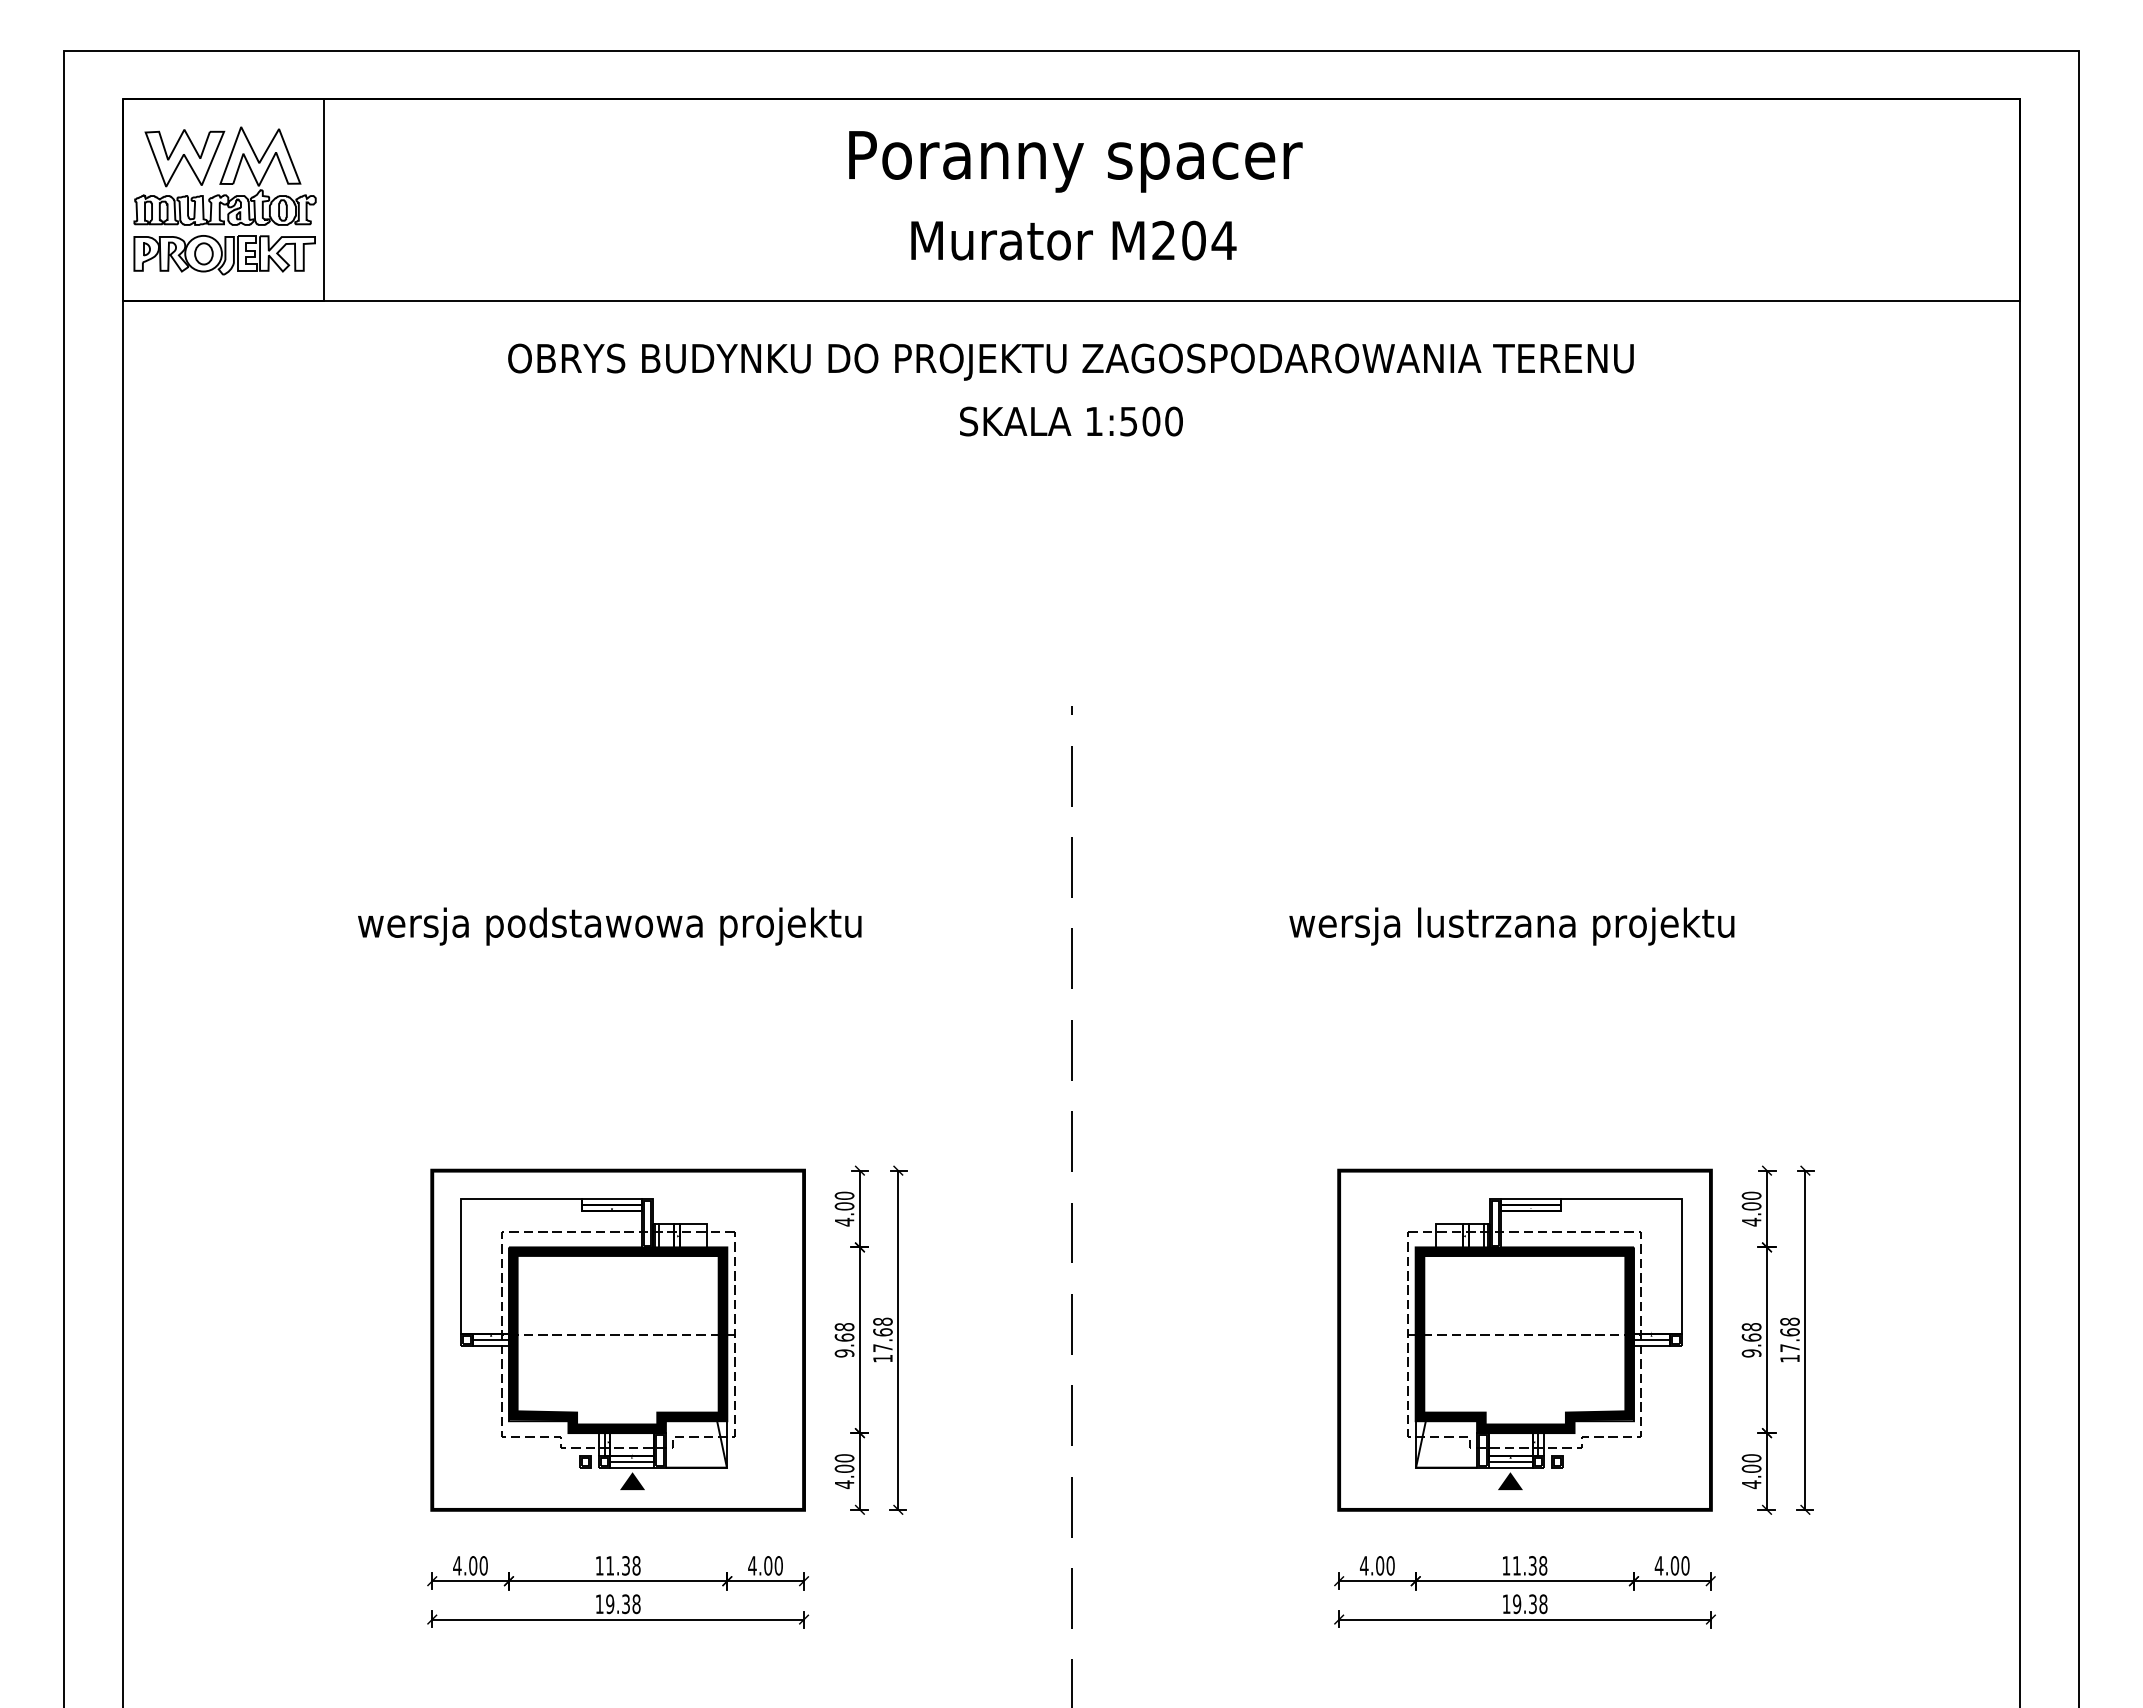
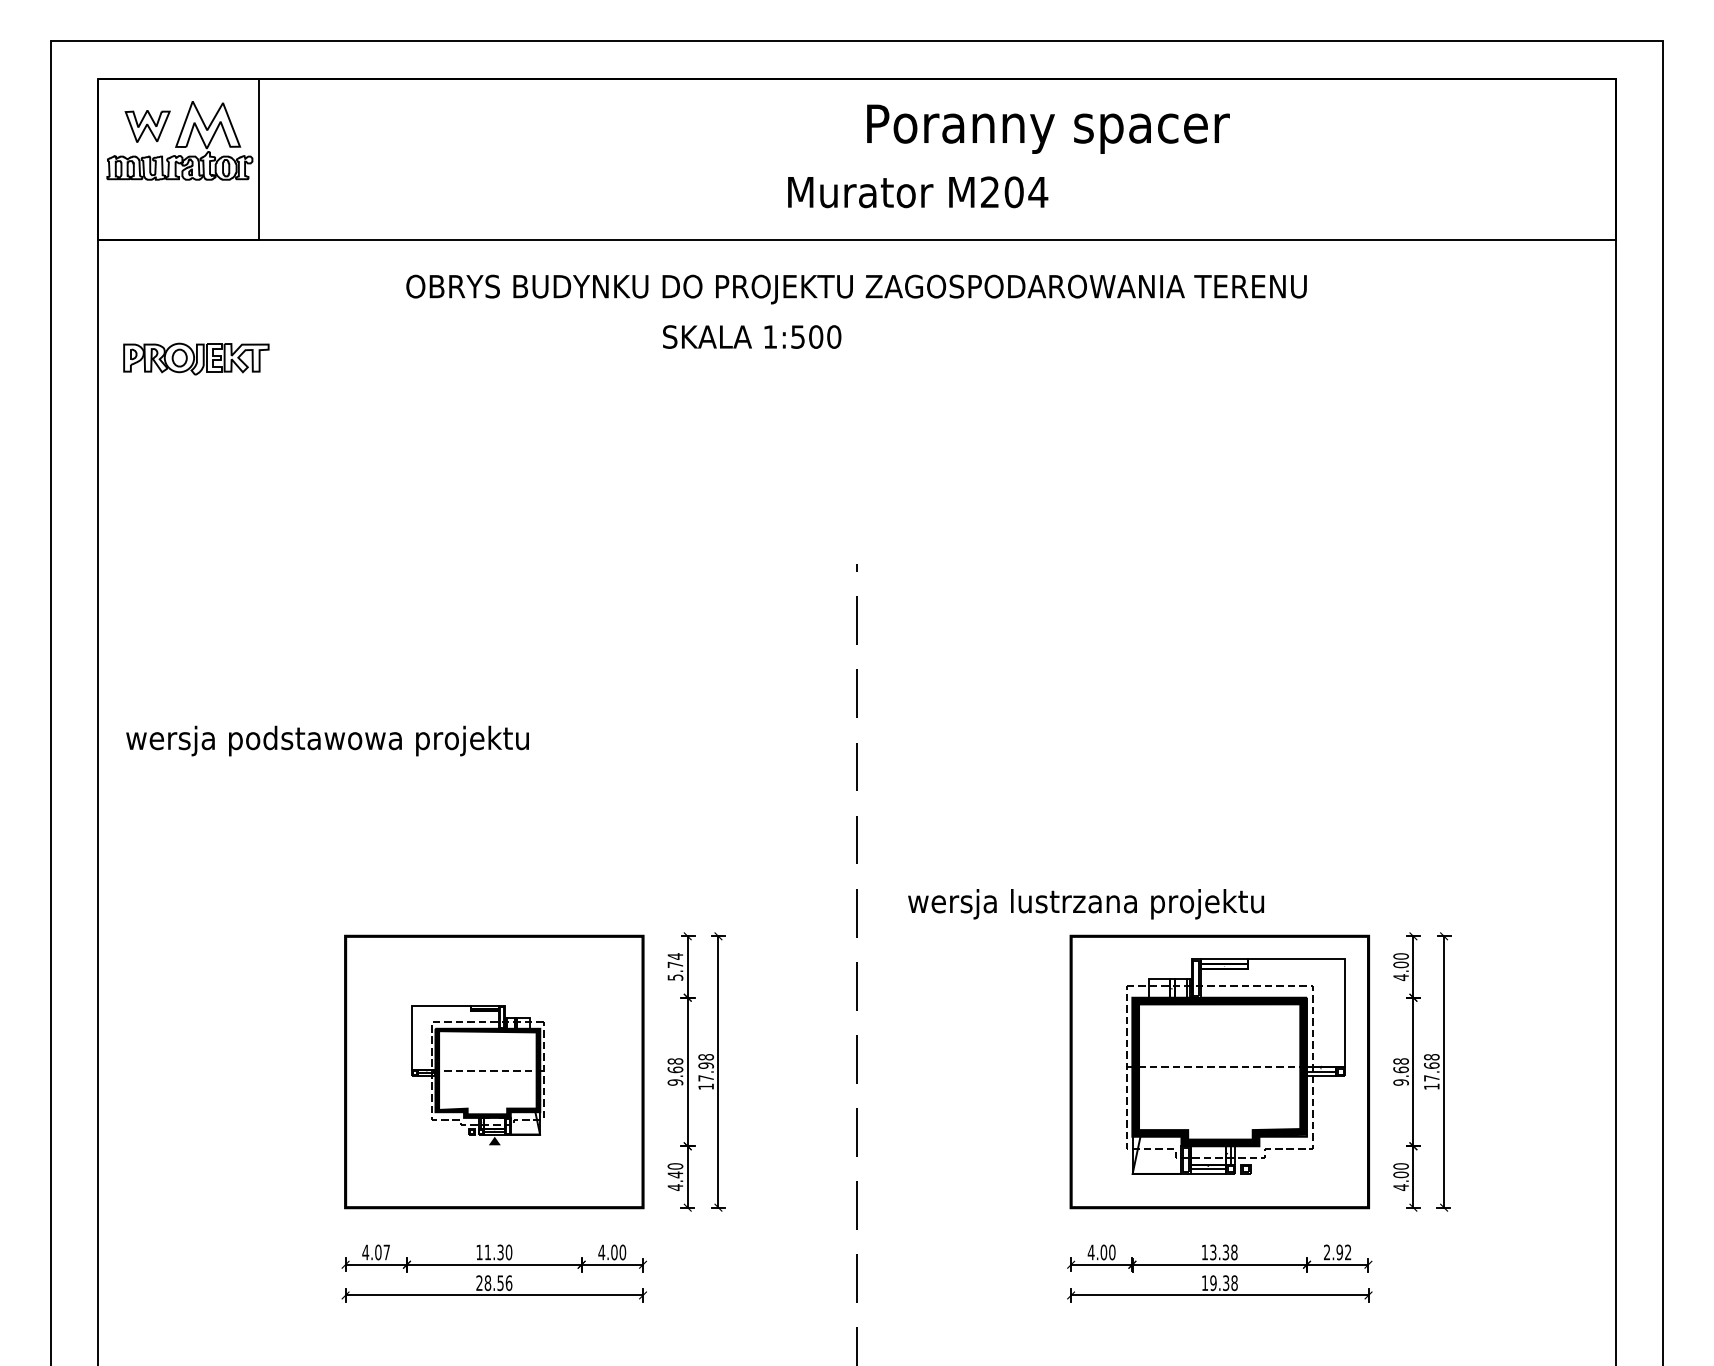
part: (184, 158) -> (147, 126), size x0.7
text: (1075, 161) -> (1048, 128), moved
text: (1073, 240) -> (917, 192), moved
part: (224, 255) -> (196, 359), moved
text: (1071, 421) -> (752, 337), moved
text: (609, 926) -> (327, 741), moved
text: (1511, 926) -> (1085, 904), moved
text: (844, 1208) -> (675, 966), 4.00 -> 5.74
text: (882, 1332) -> (705, 1065), 17.68 -> 17.98
part: (597, 1344) -> (477, 1075), size x0.6
text: (844, 1468) -> (675, 1174), 4.00 -> 4.40
fill: (1510, 1481) -> (1208, 1185), removed
text: (483, 1565) -> (386, 1252), 4.00 -> 4.07
text: (636, 1565) -> (509, 1252), 11.38 -> 11.30
text: (1516, 1565) -> (1213, 1252), 11.38 -> 13.38
text: (1671, 1565) -> (1337, 1252), 4.00 -> 2.92
text: (617, 1604) -> (493, 1283), 19.38 -> 28.56

